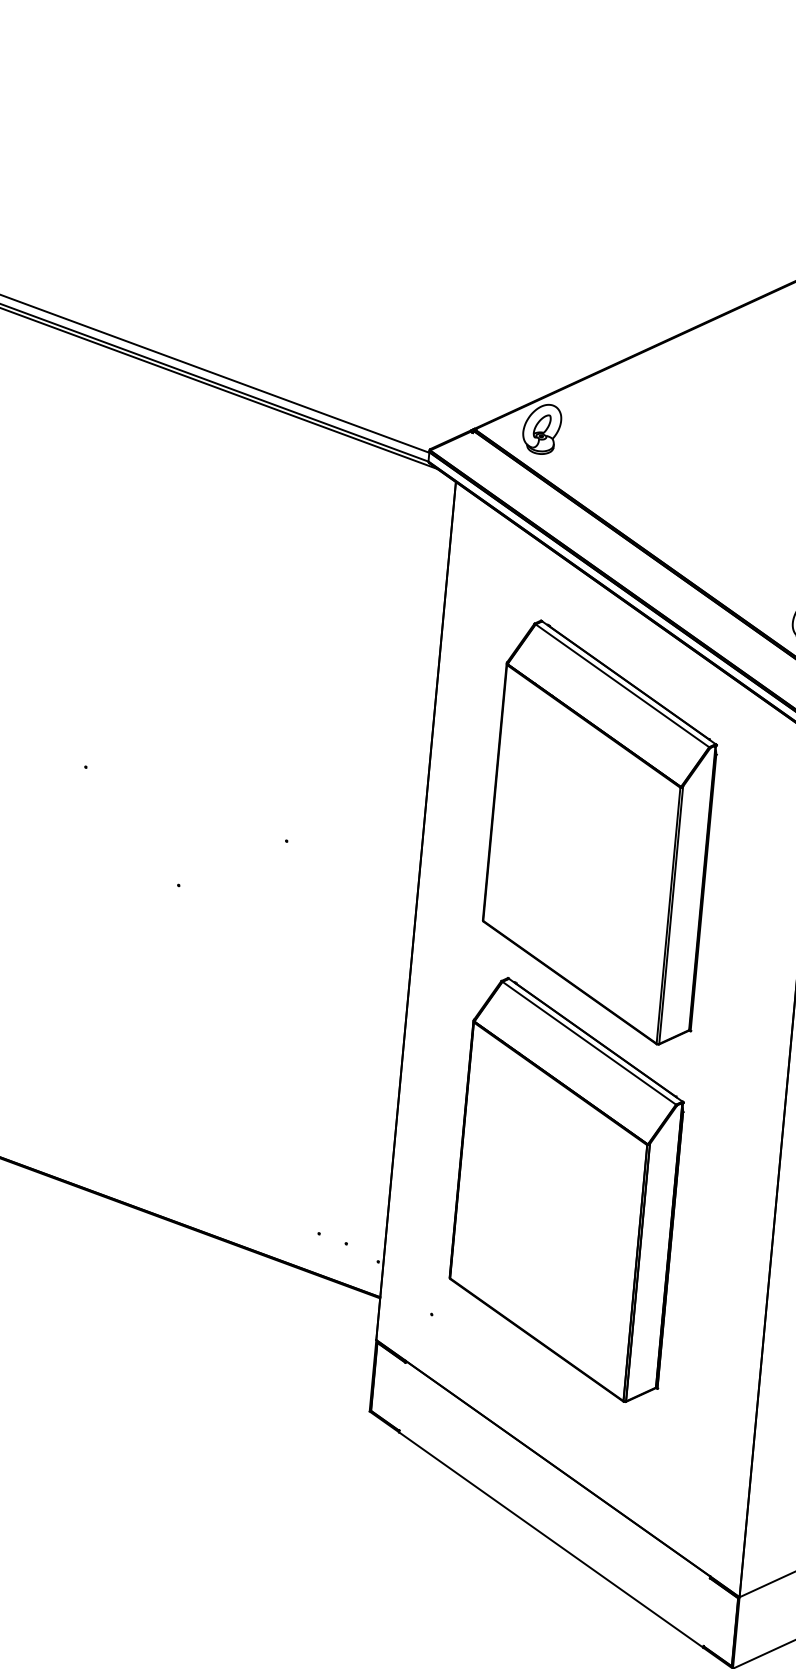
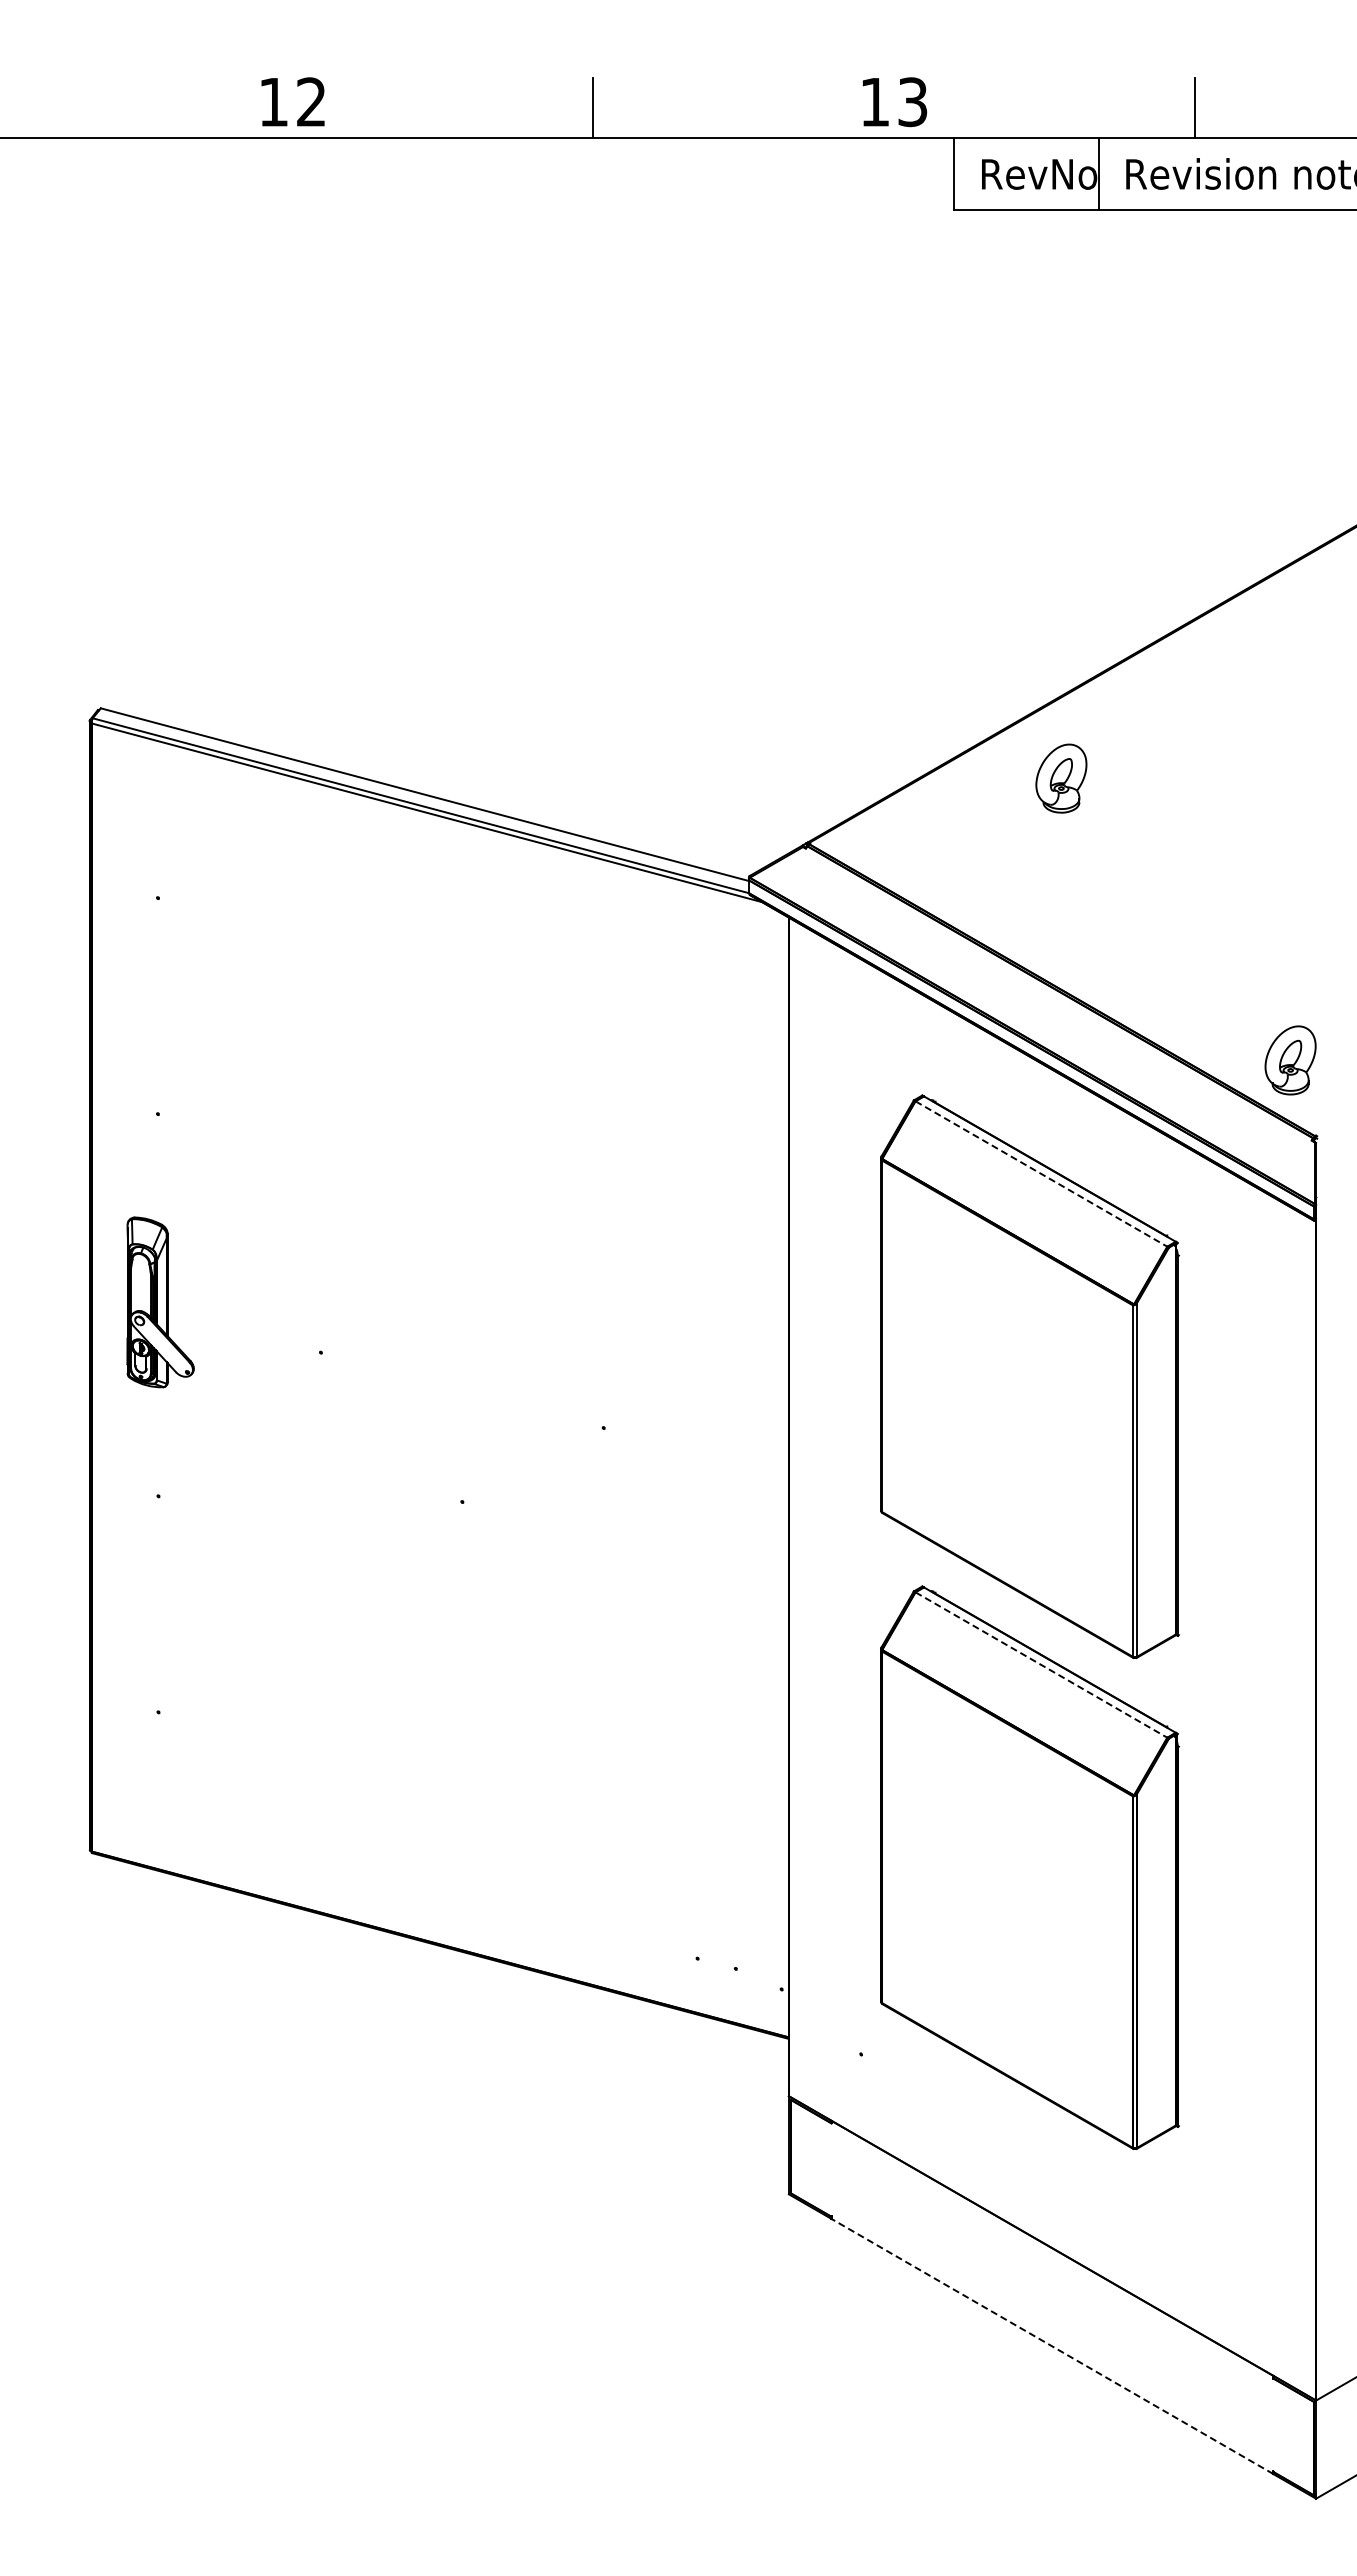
part: (542, 429) -> (1061, 778), moved
line: (622, 686) -> (1041, 1174), solid -> dashed
line: (589, 1043) -> (1041, 1665), solid -> dashed
line: (551, 1540) -> (1052, 2346), solid -> dashed

